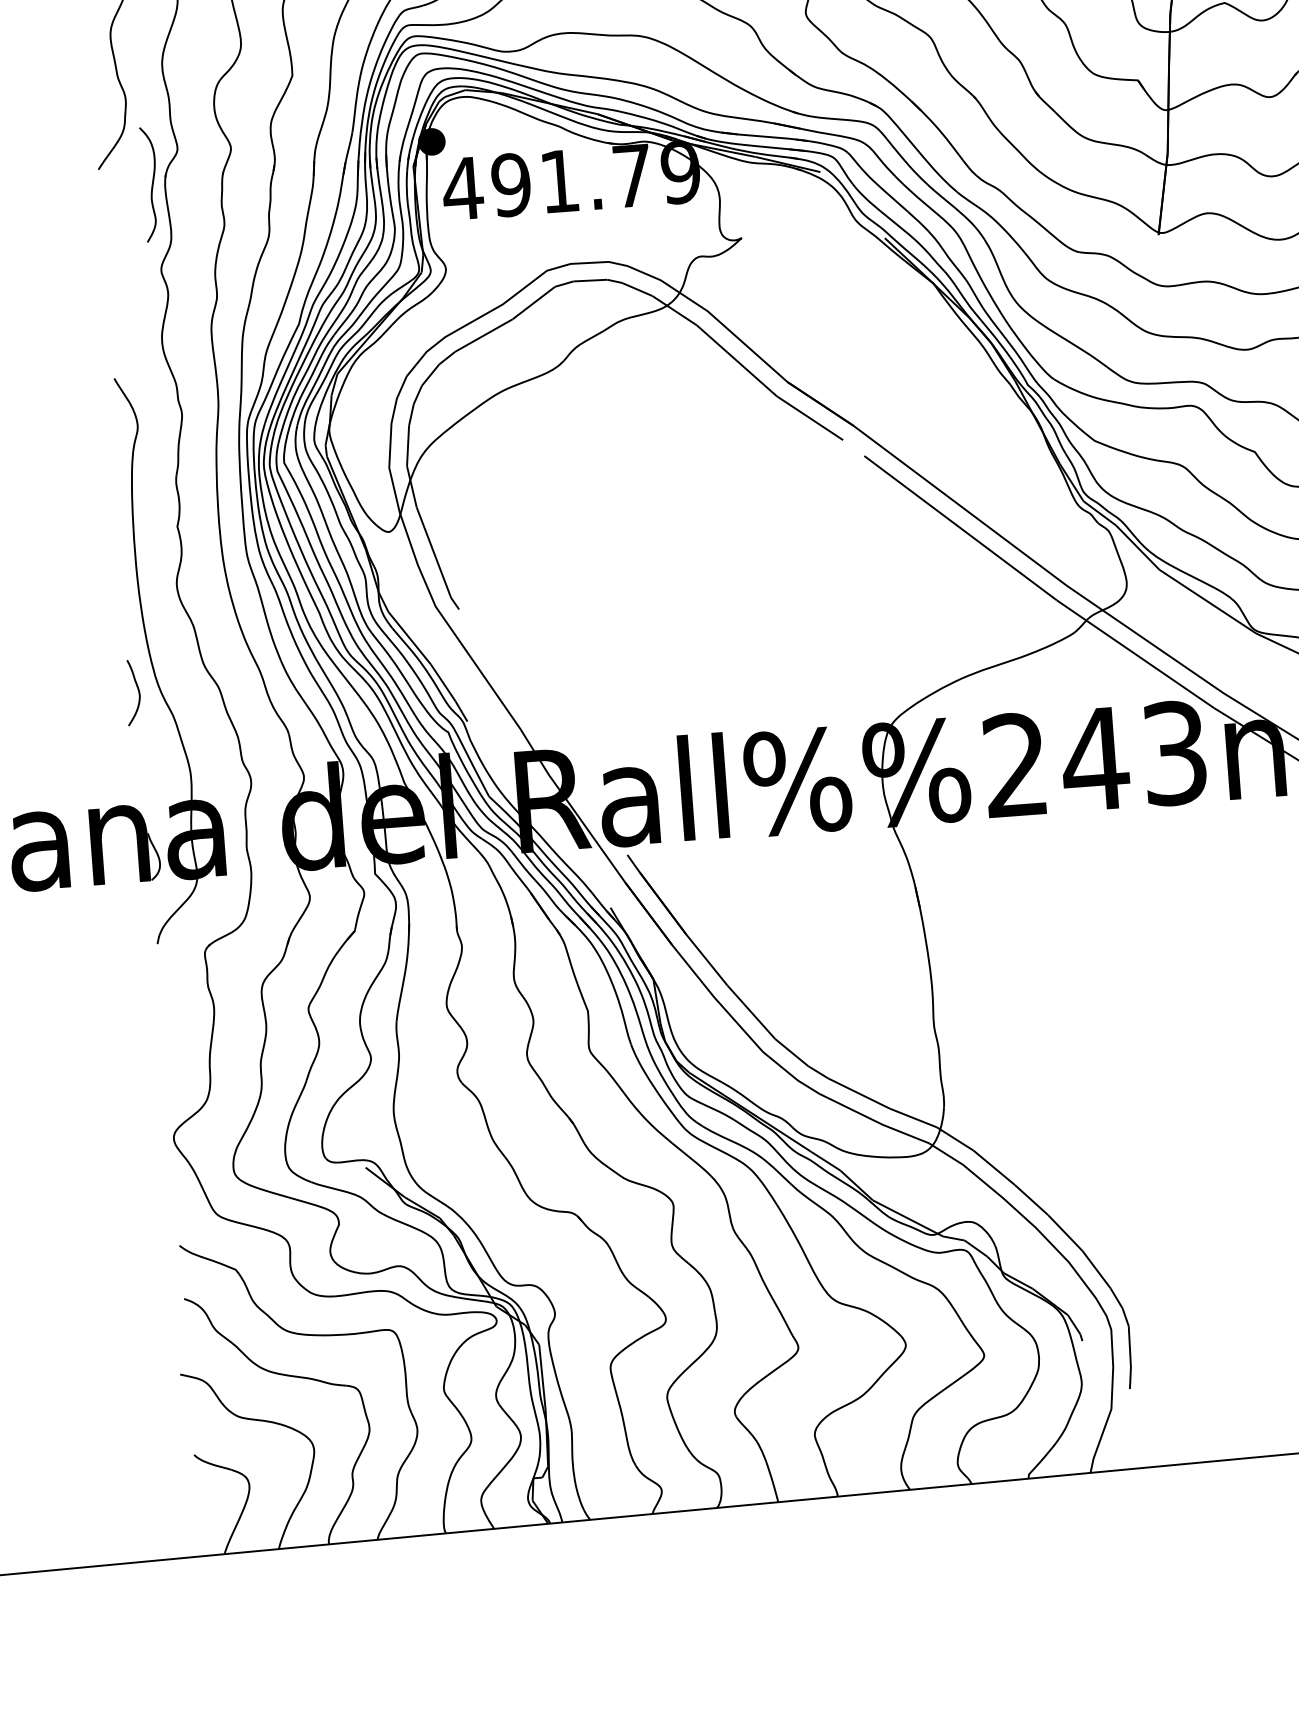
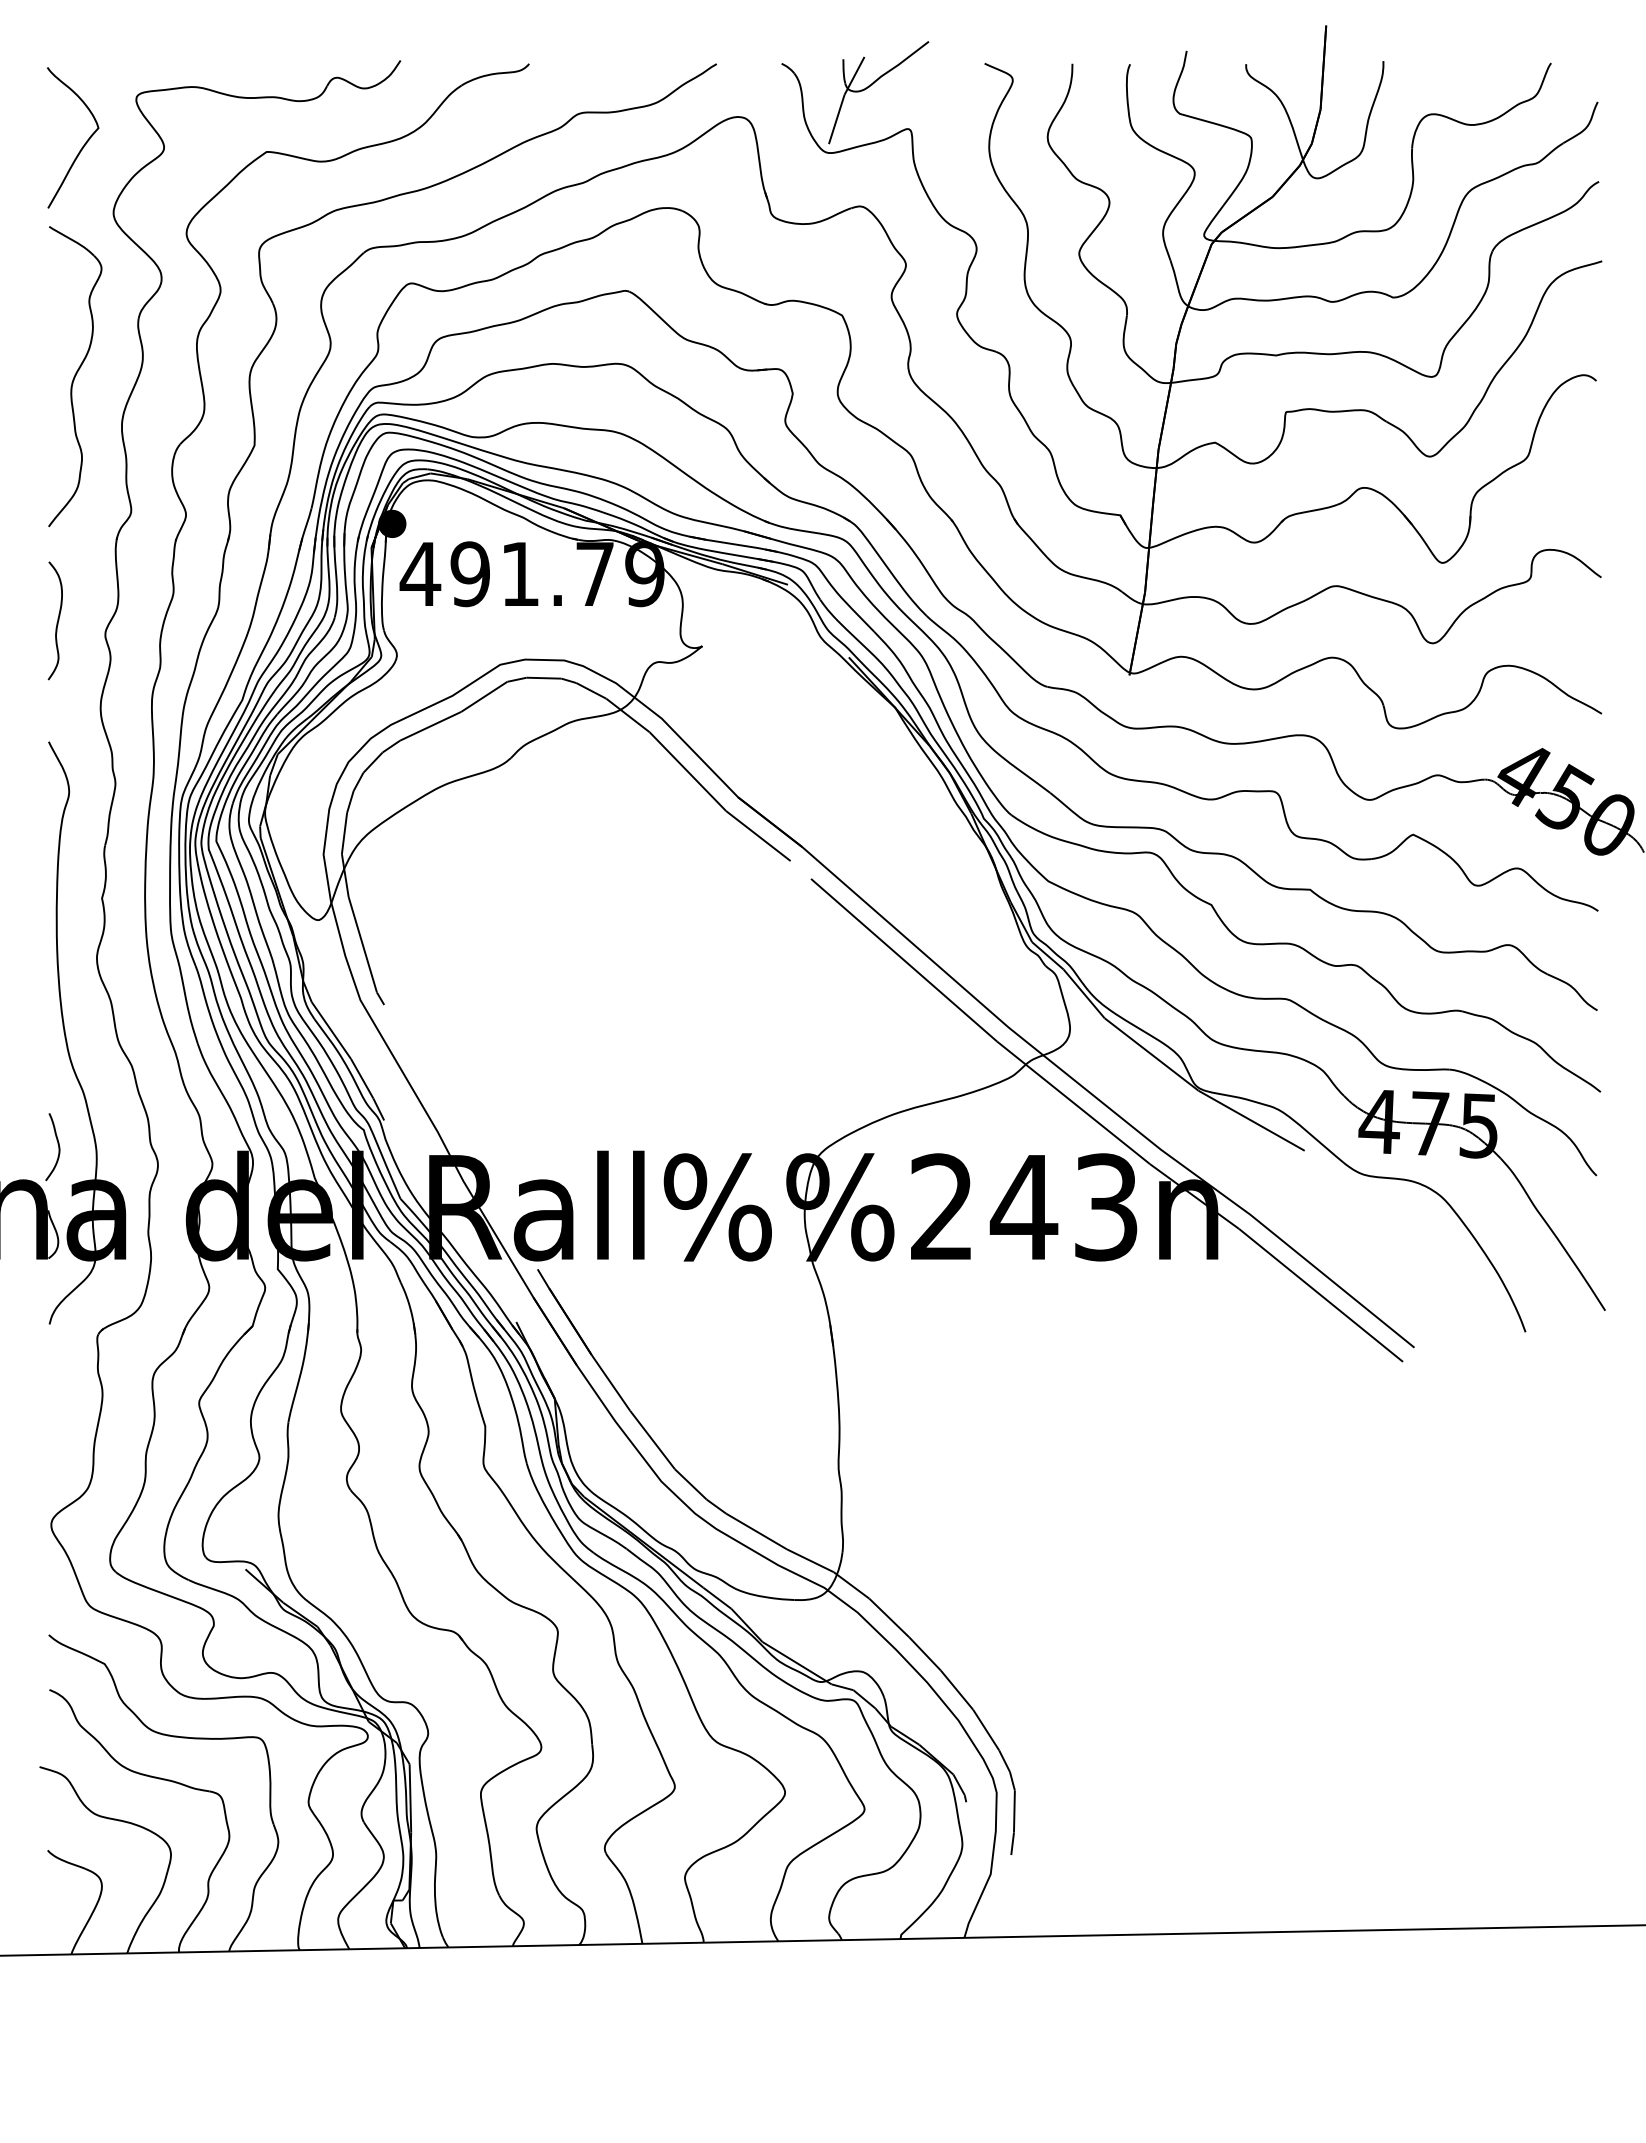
curve: (151, 186) -> (56, 622), moved
curve: (137, 689) -> (57, 1144), moved

